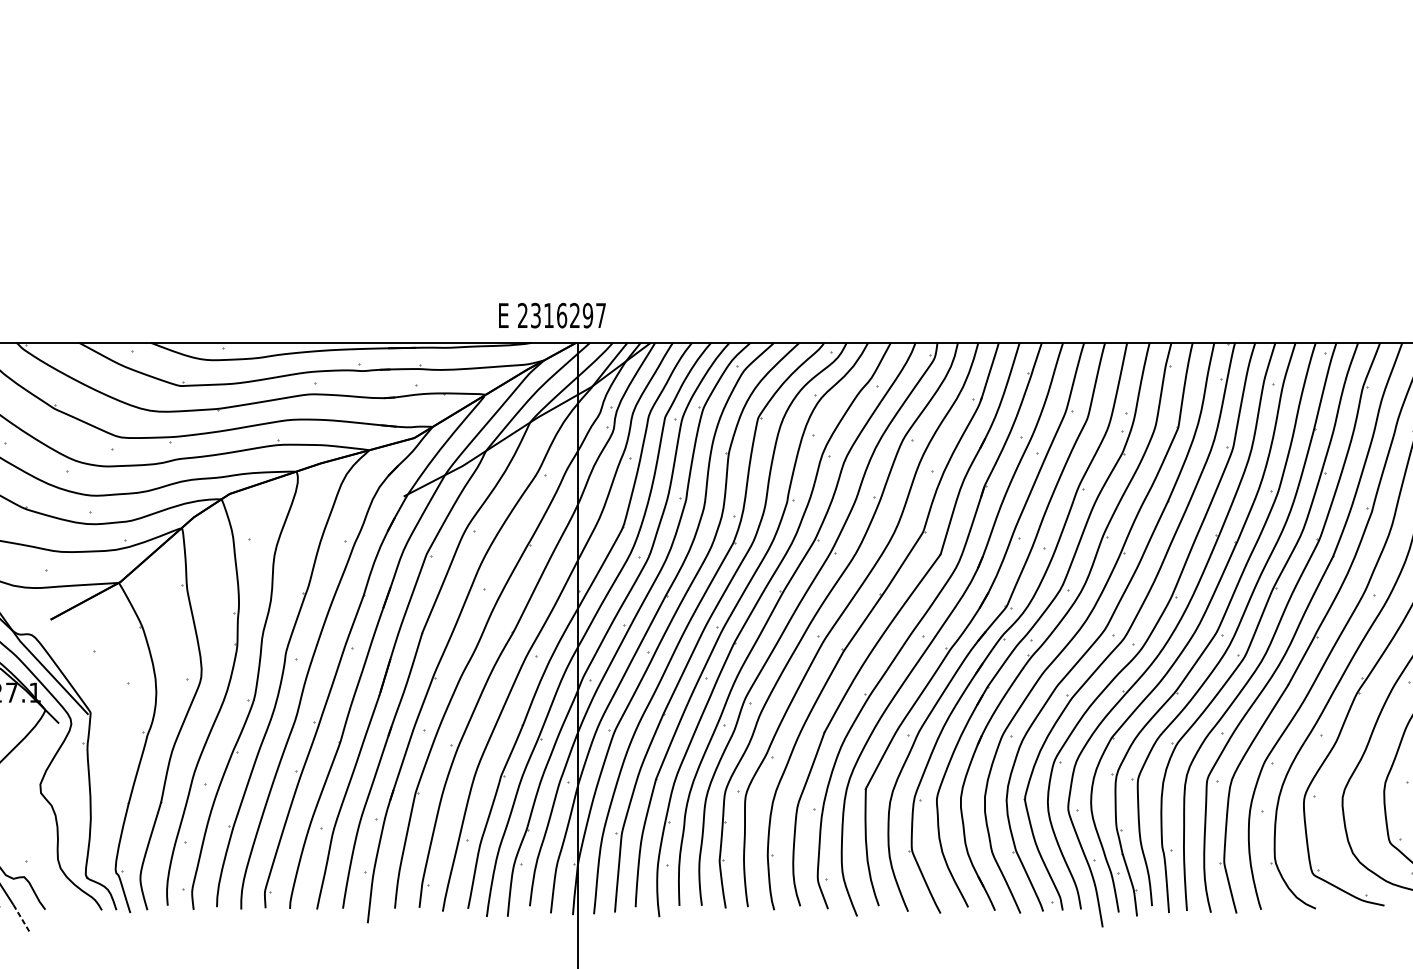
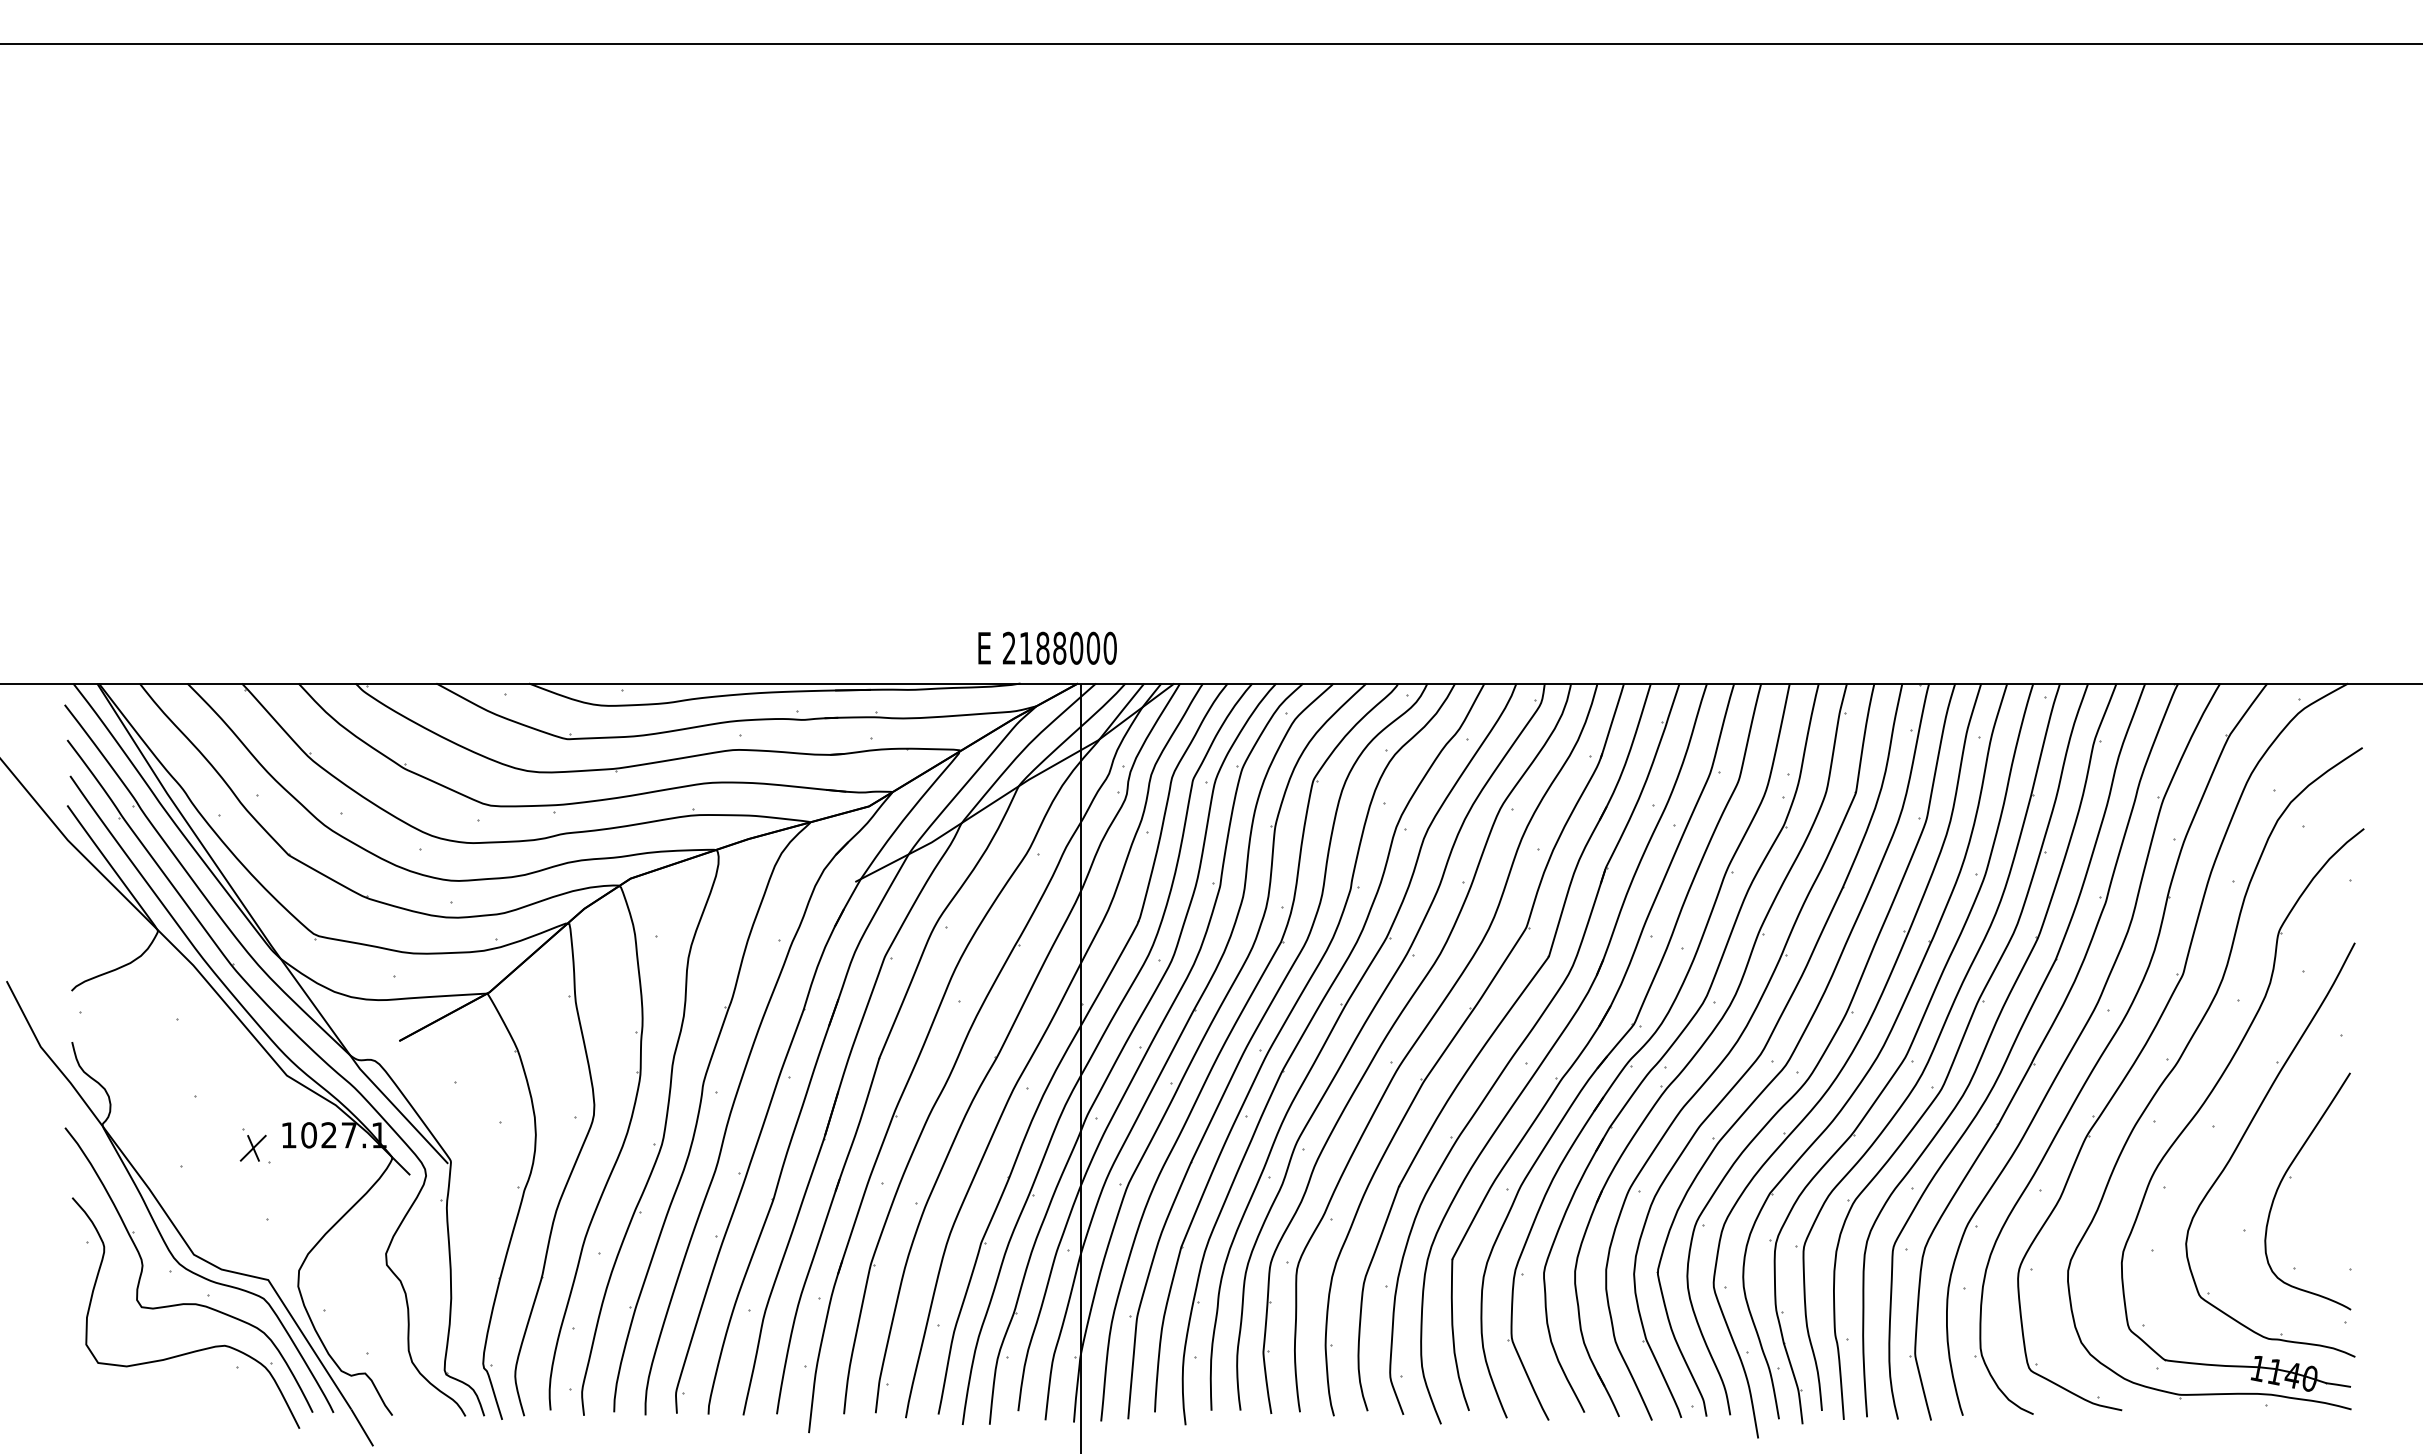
text: (567, 315) -> (1067, 647), 2316297 -> 2188000
line: (22, 919) -> (362, 1428), dashed -> solid

